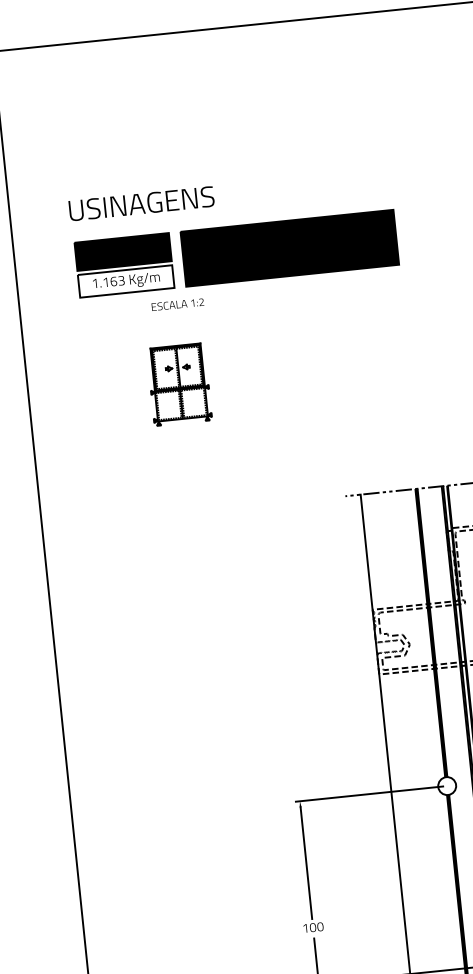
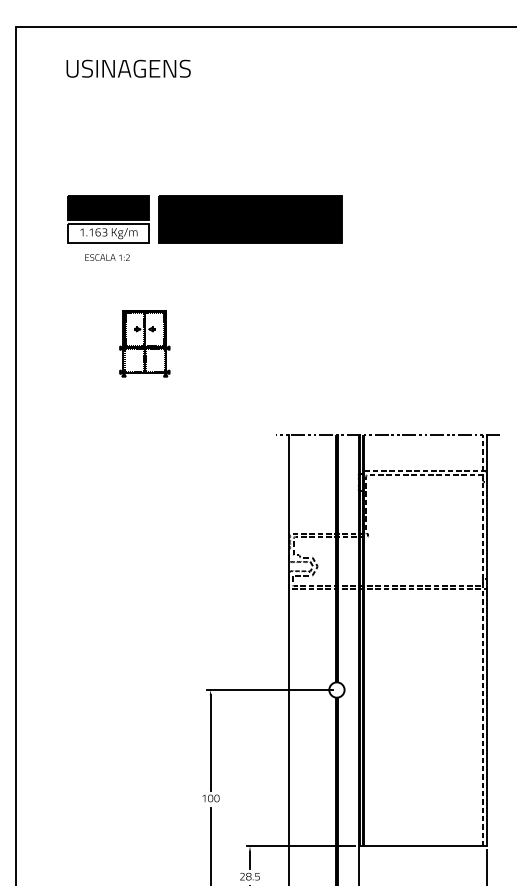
text: (141, 203) -> (128, 68), moved
text: (177, 304) -> (107, 257), moved
part: (179, 384) -> (144, 343), moved

